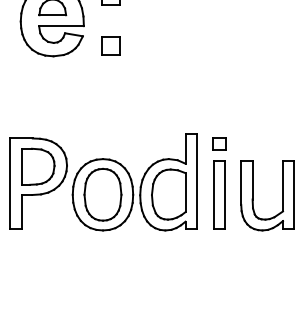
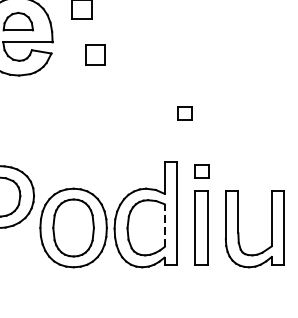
part: (110, 45) -> (95, 54), moved
part: (204, 90) -> (185, 113), added
line: (185, 192) -> (164, 225), solid -> dashed

